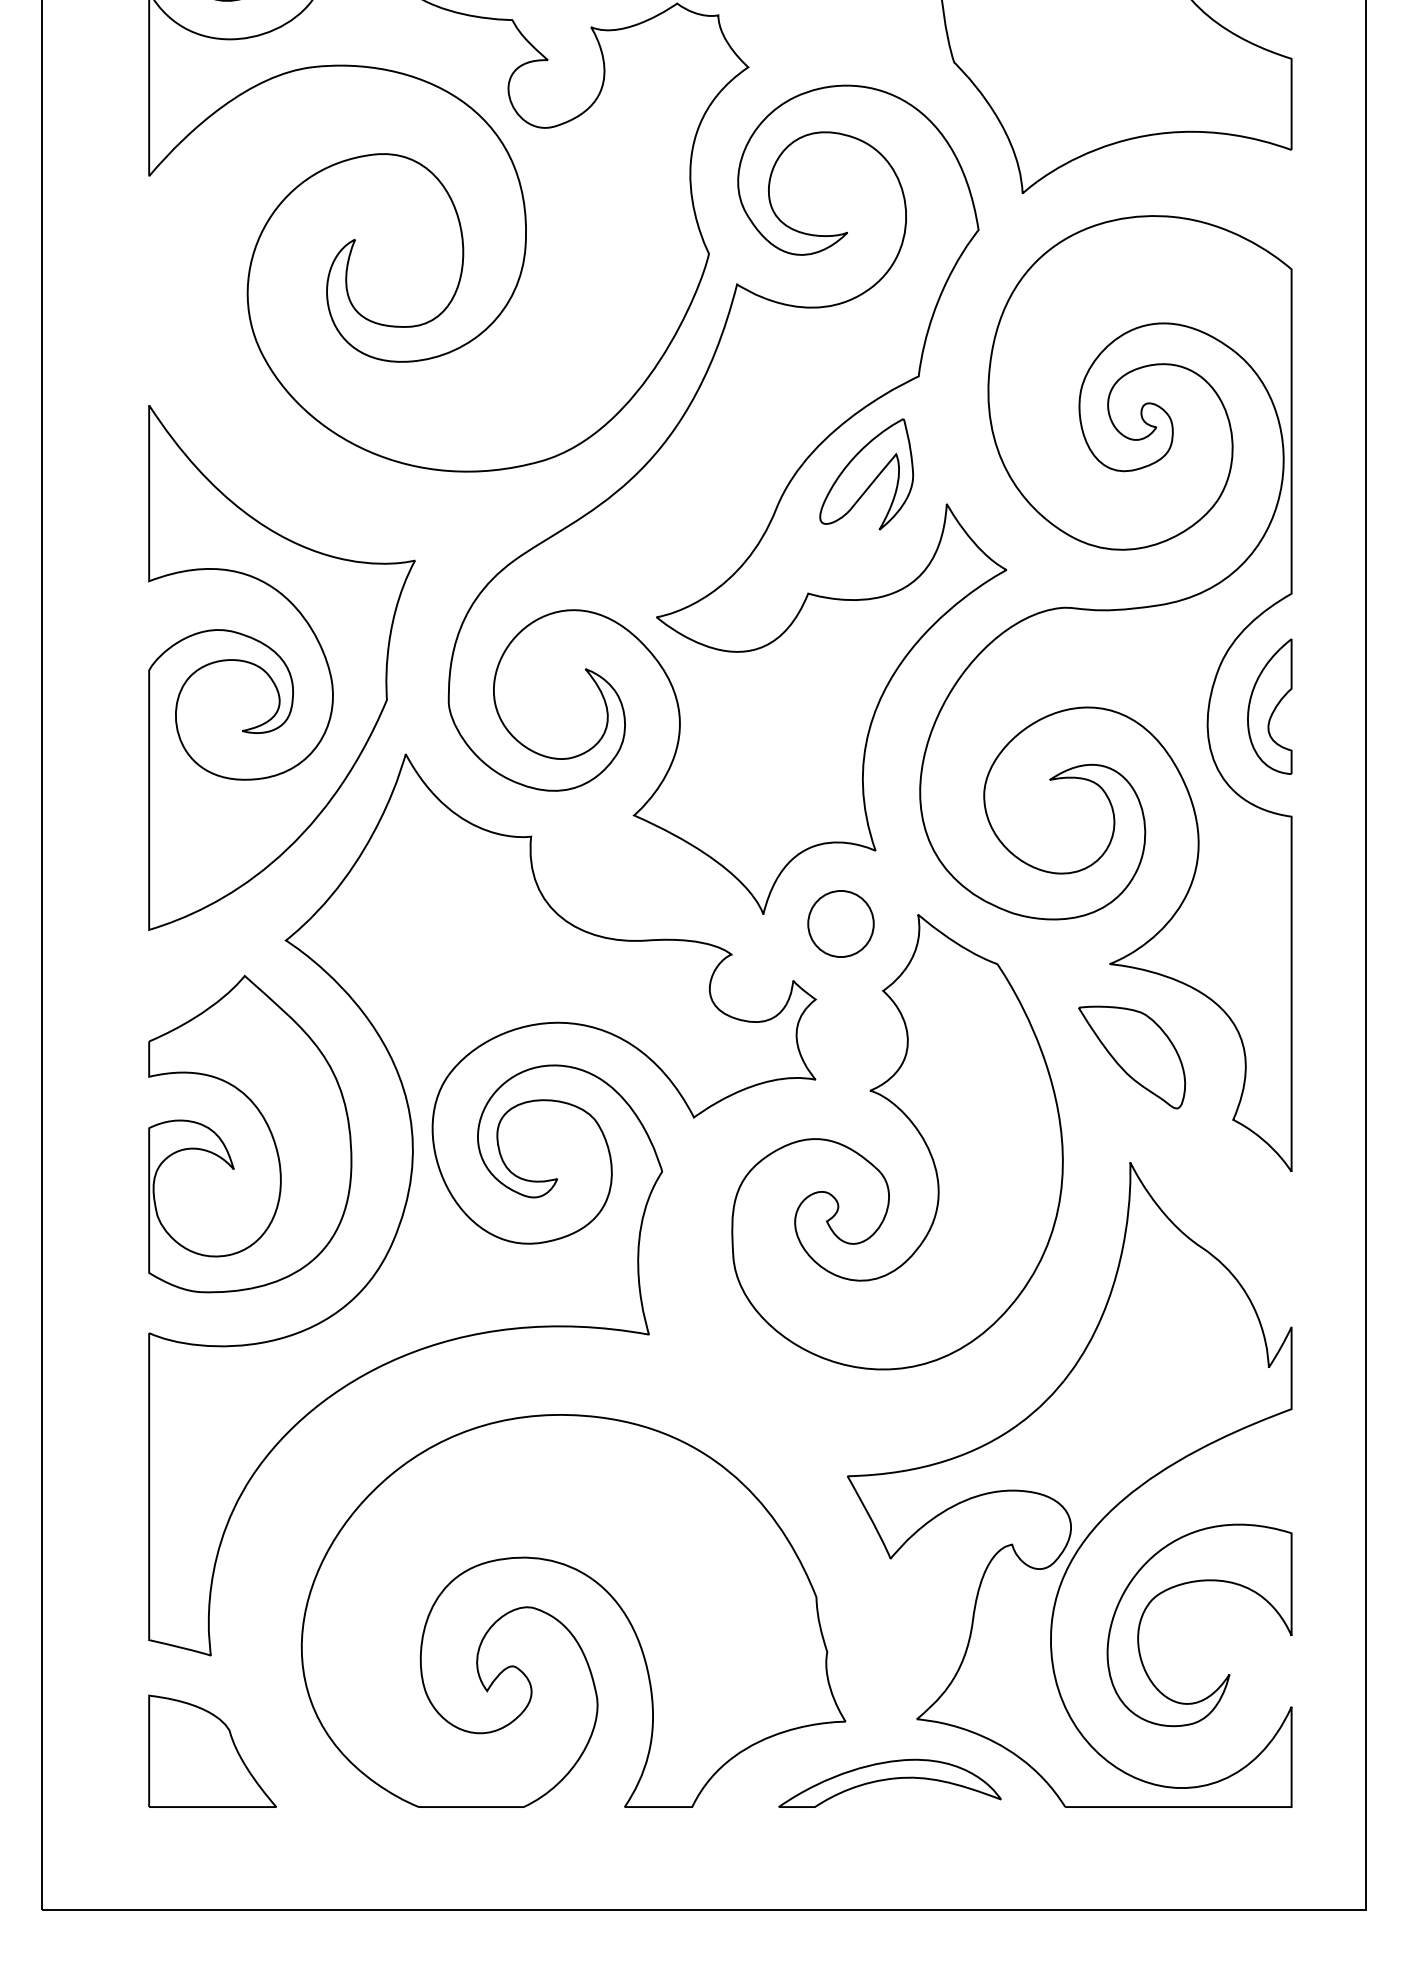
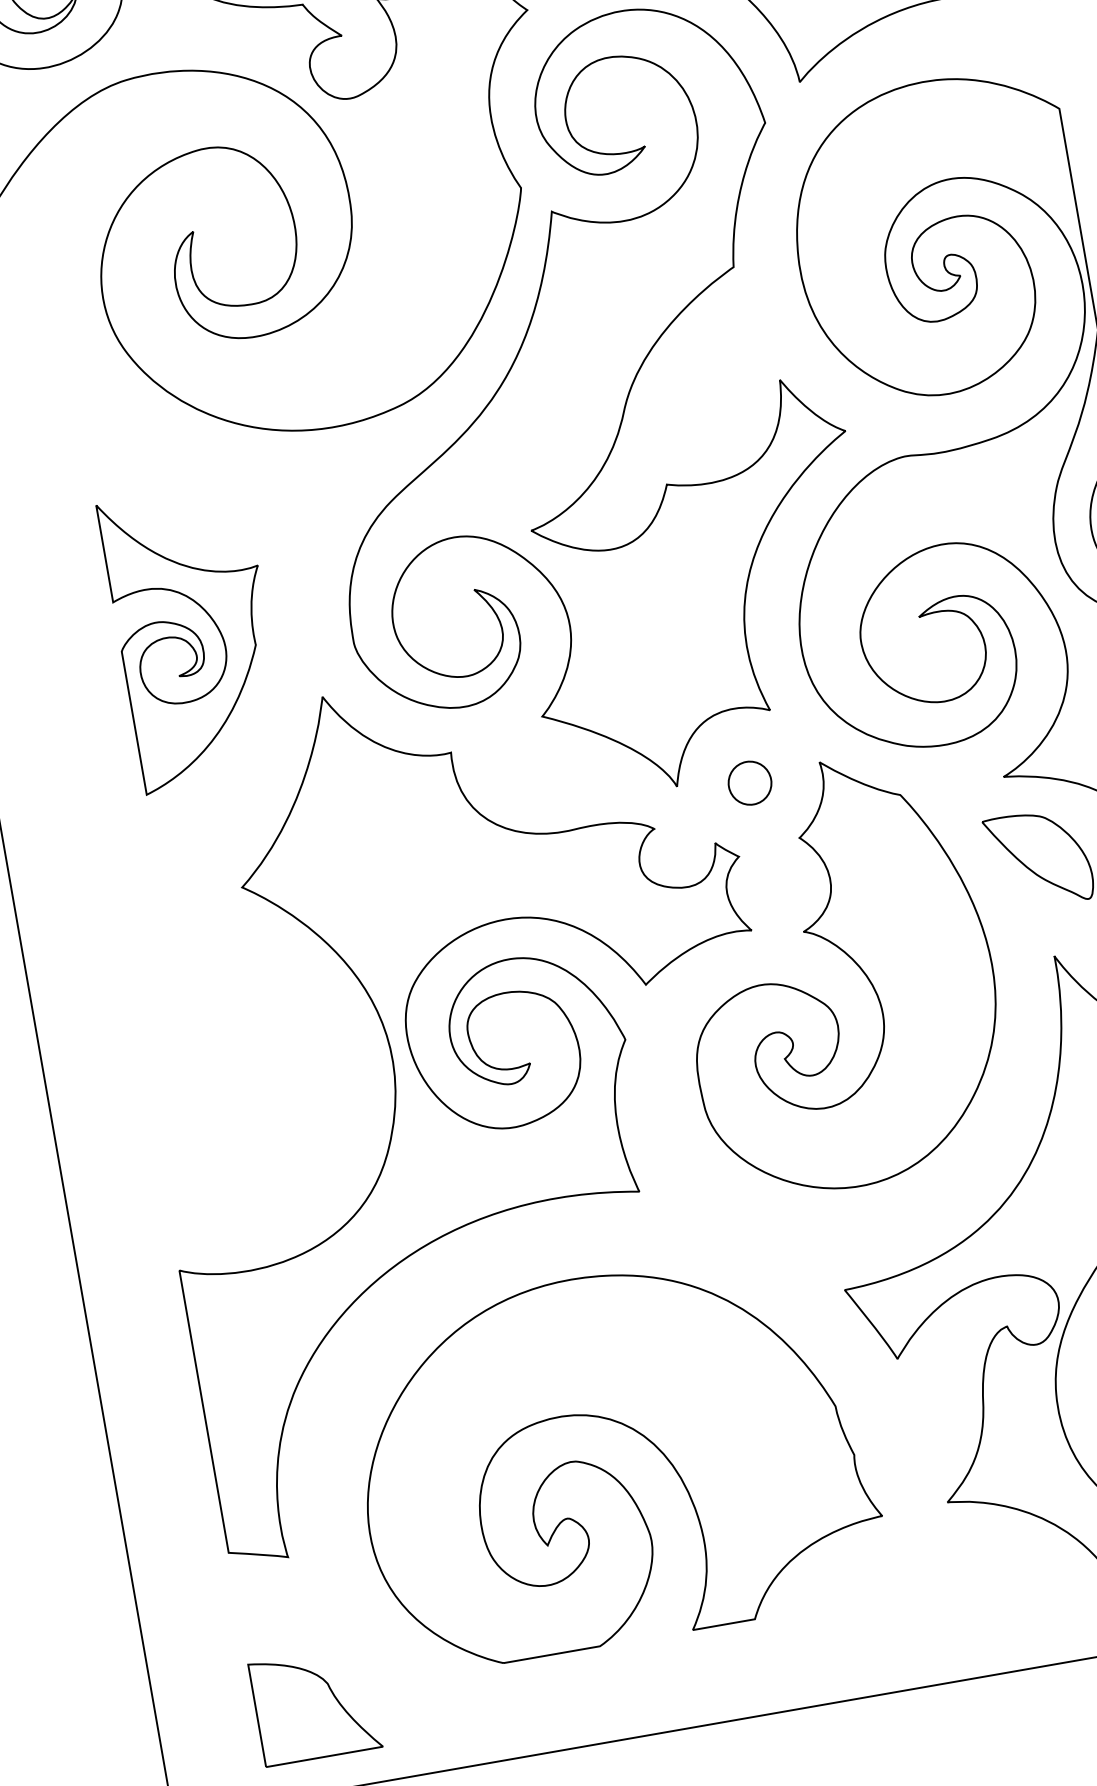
part: (866, 474) -> (701, 365), removed
part: (281, 667) -> (194, 637), size x0.6
part: (840, 923) -> (749, 782), size x0.7
part: (266, 1125) -> (254, 1060), removed
part: (212, 1750) -> (315, 1704), moved
part: (889, 1782) -> (932, 1564), removed

